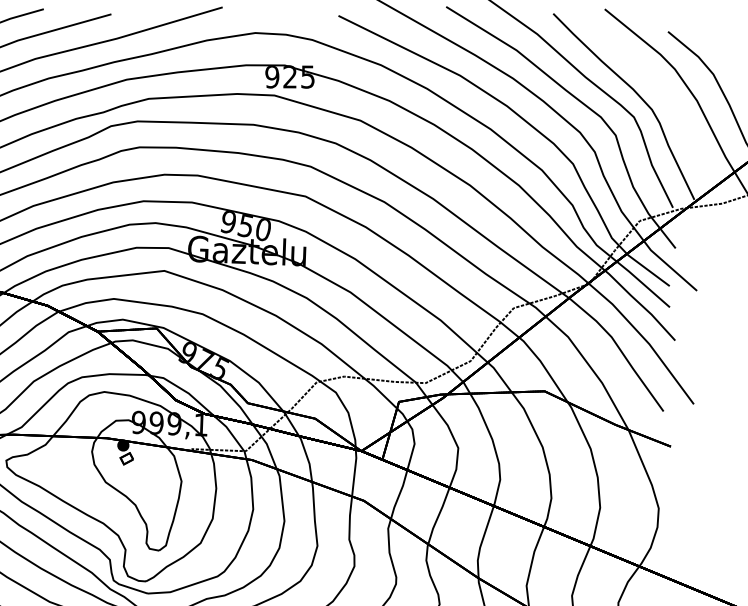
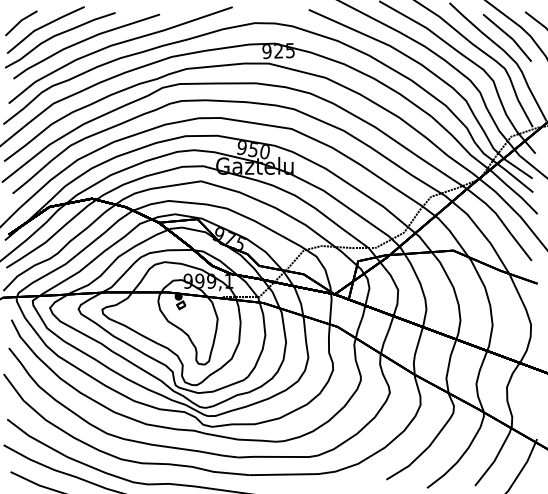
line: (639, 68) -> (507, 36), added

